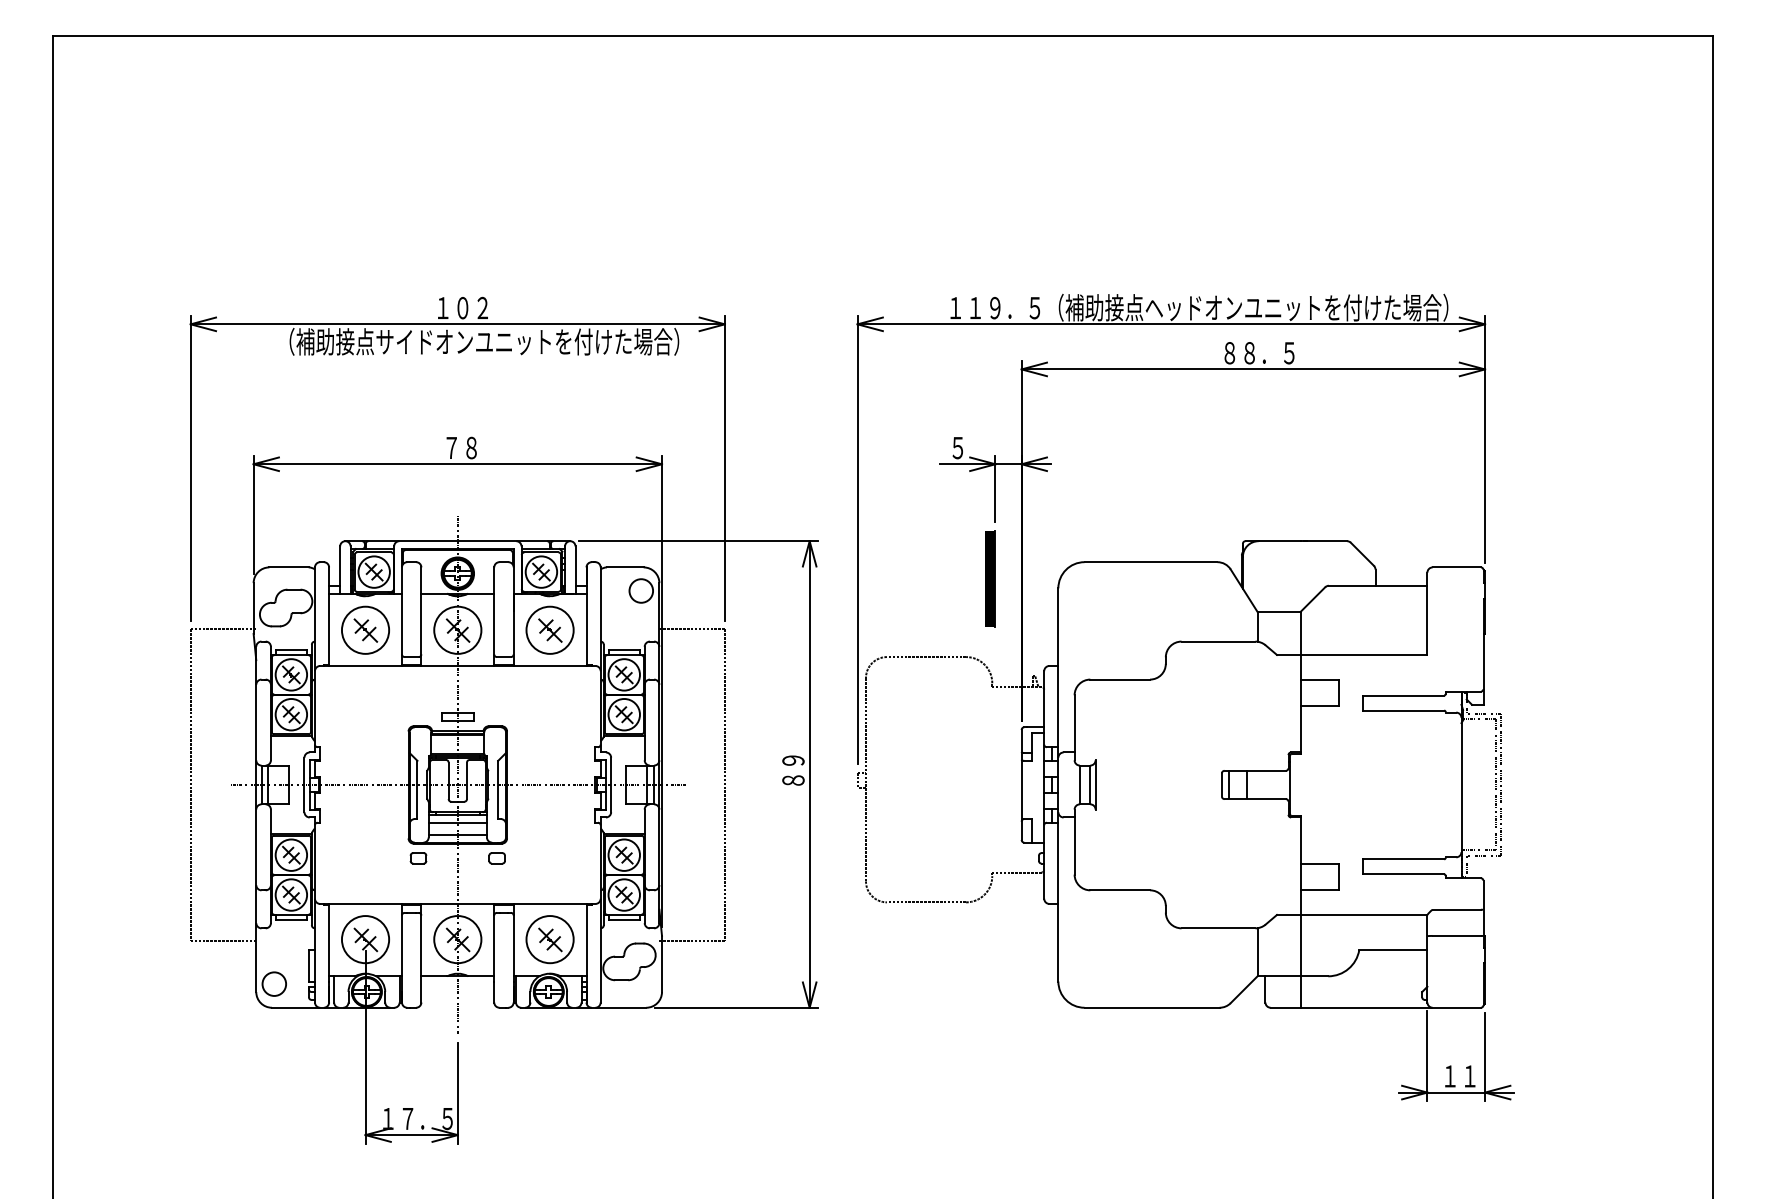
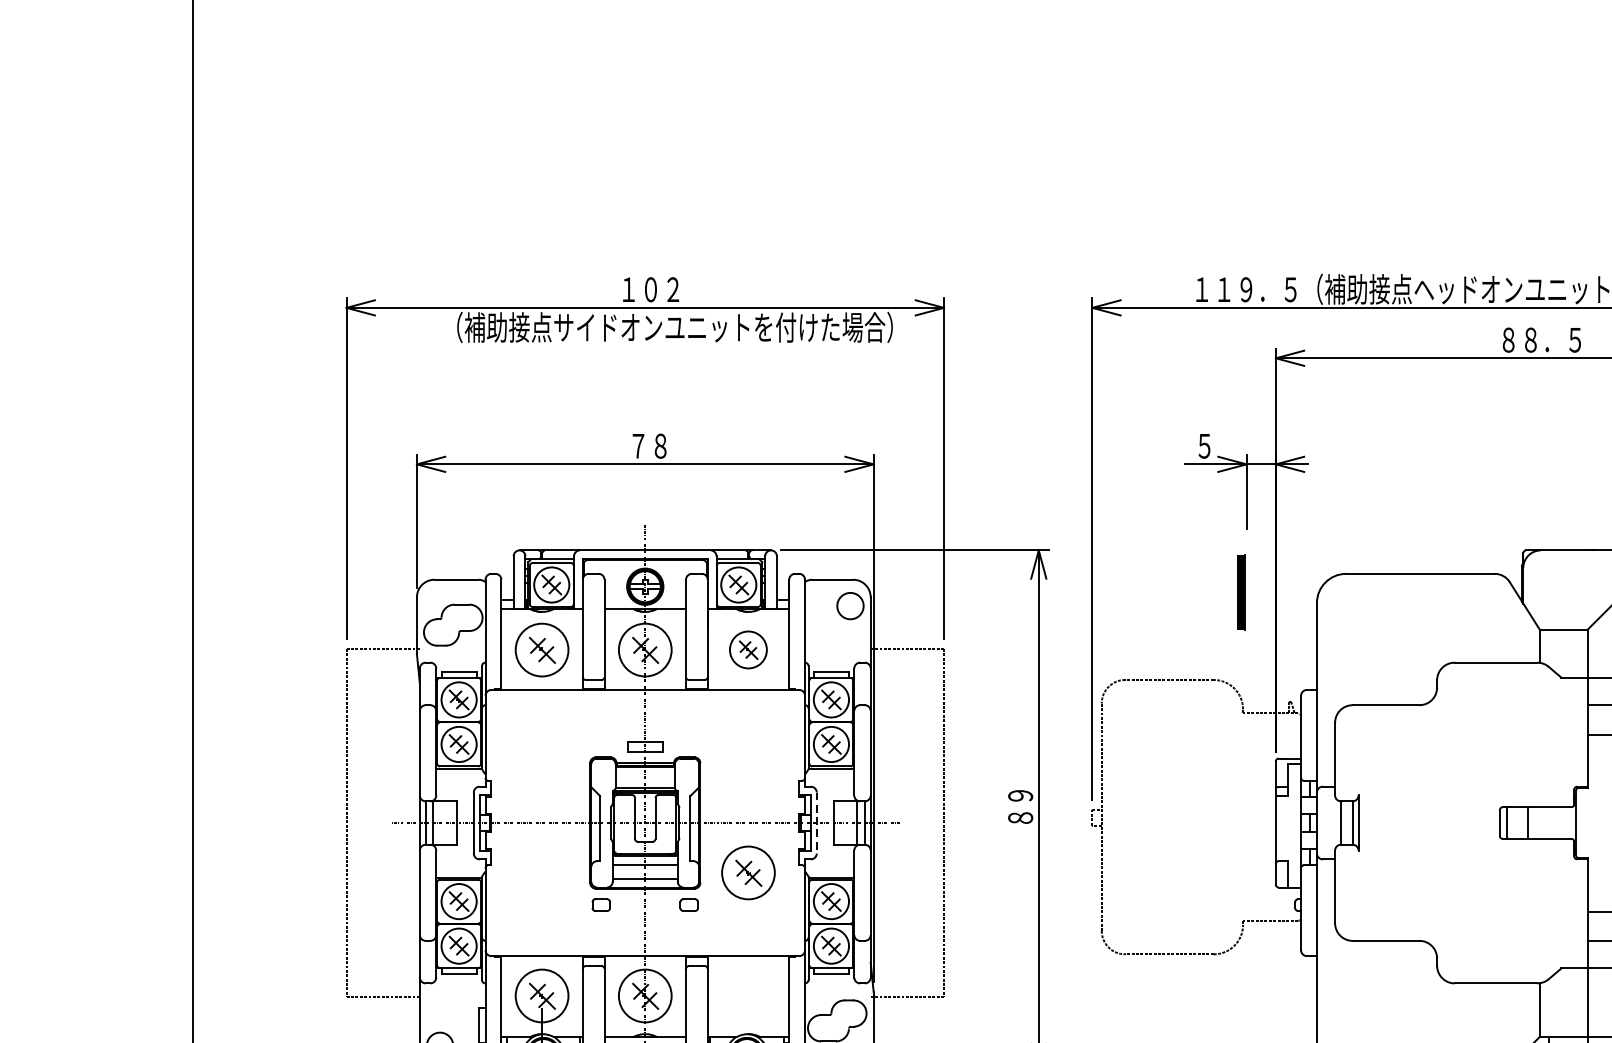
part: (990, 578) -> (1241, 592), size x0.7
part: (549, 629) -> (747, 649), size x0.7
line: (611, 785) -> (817, 823), solid -> dashed
part: (549, 939) -> (747, 872), moved

